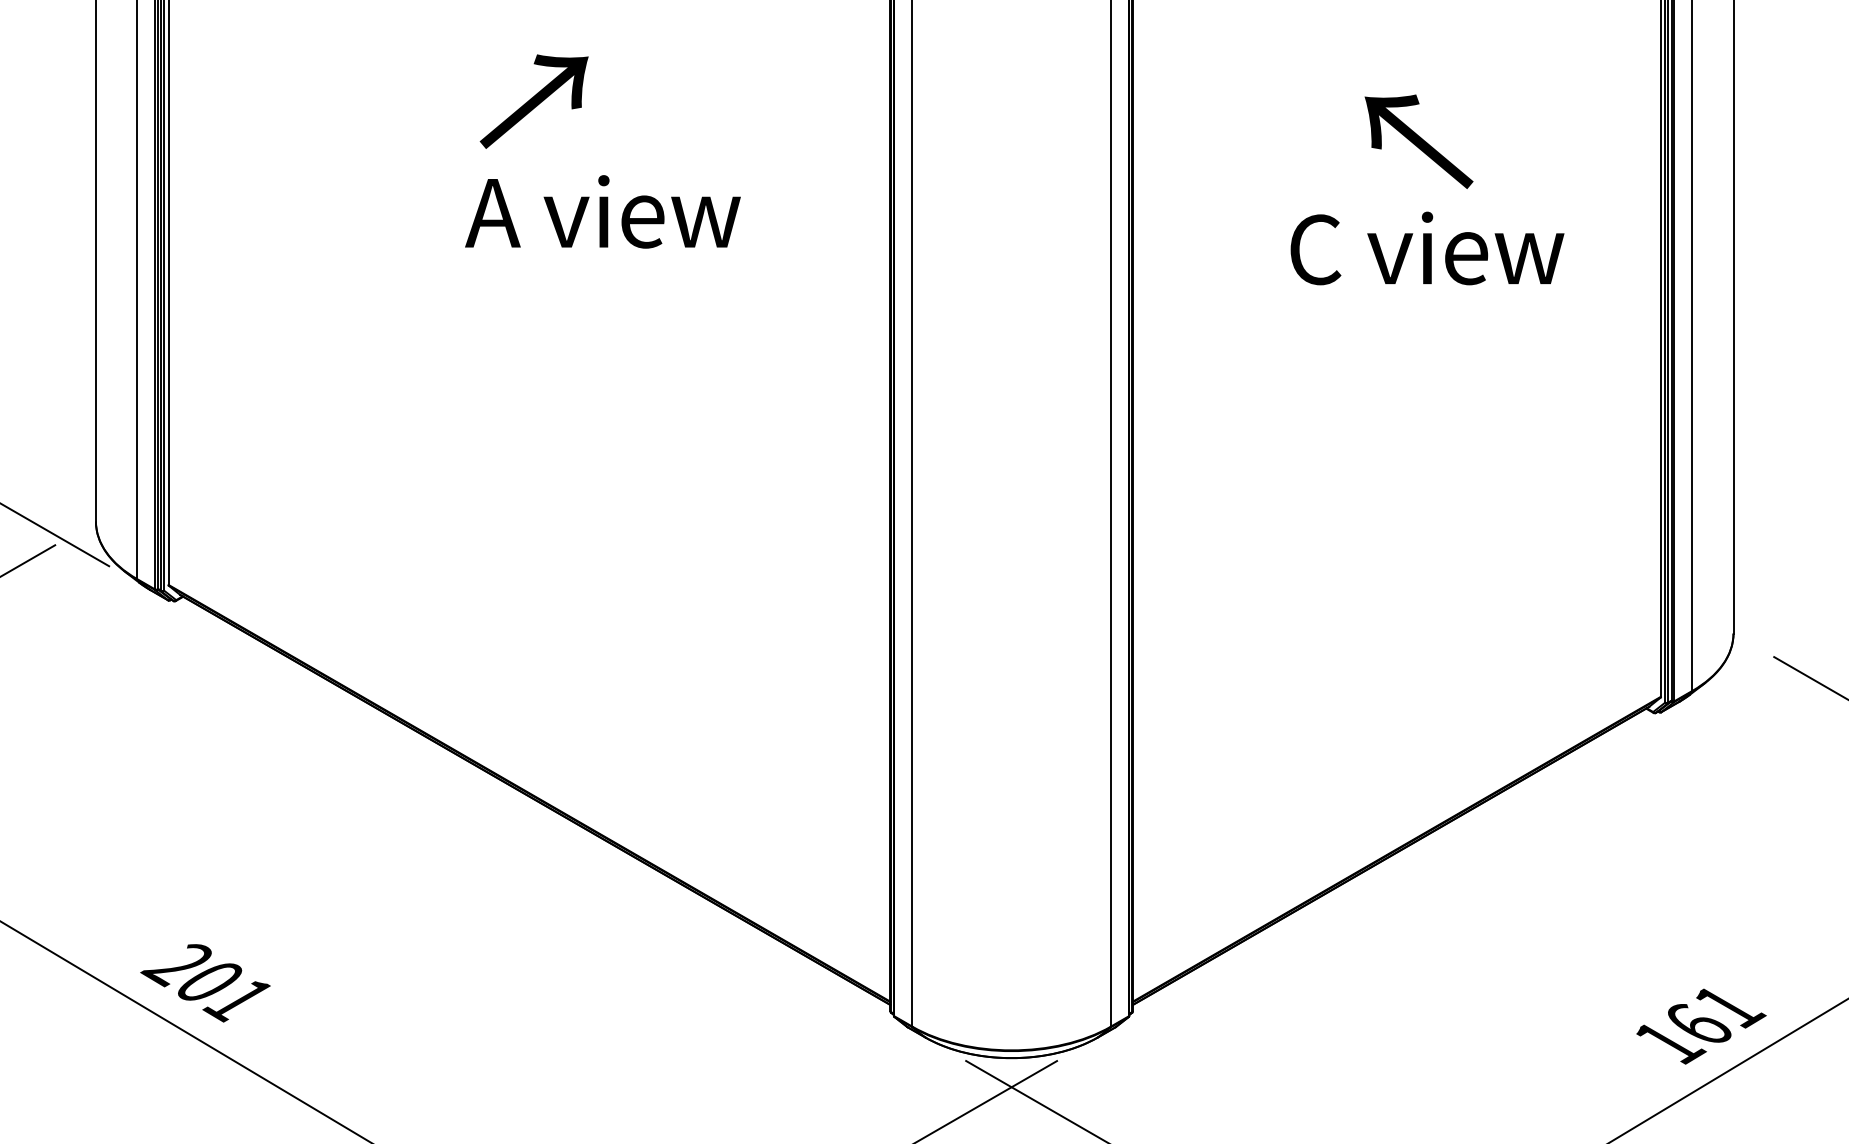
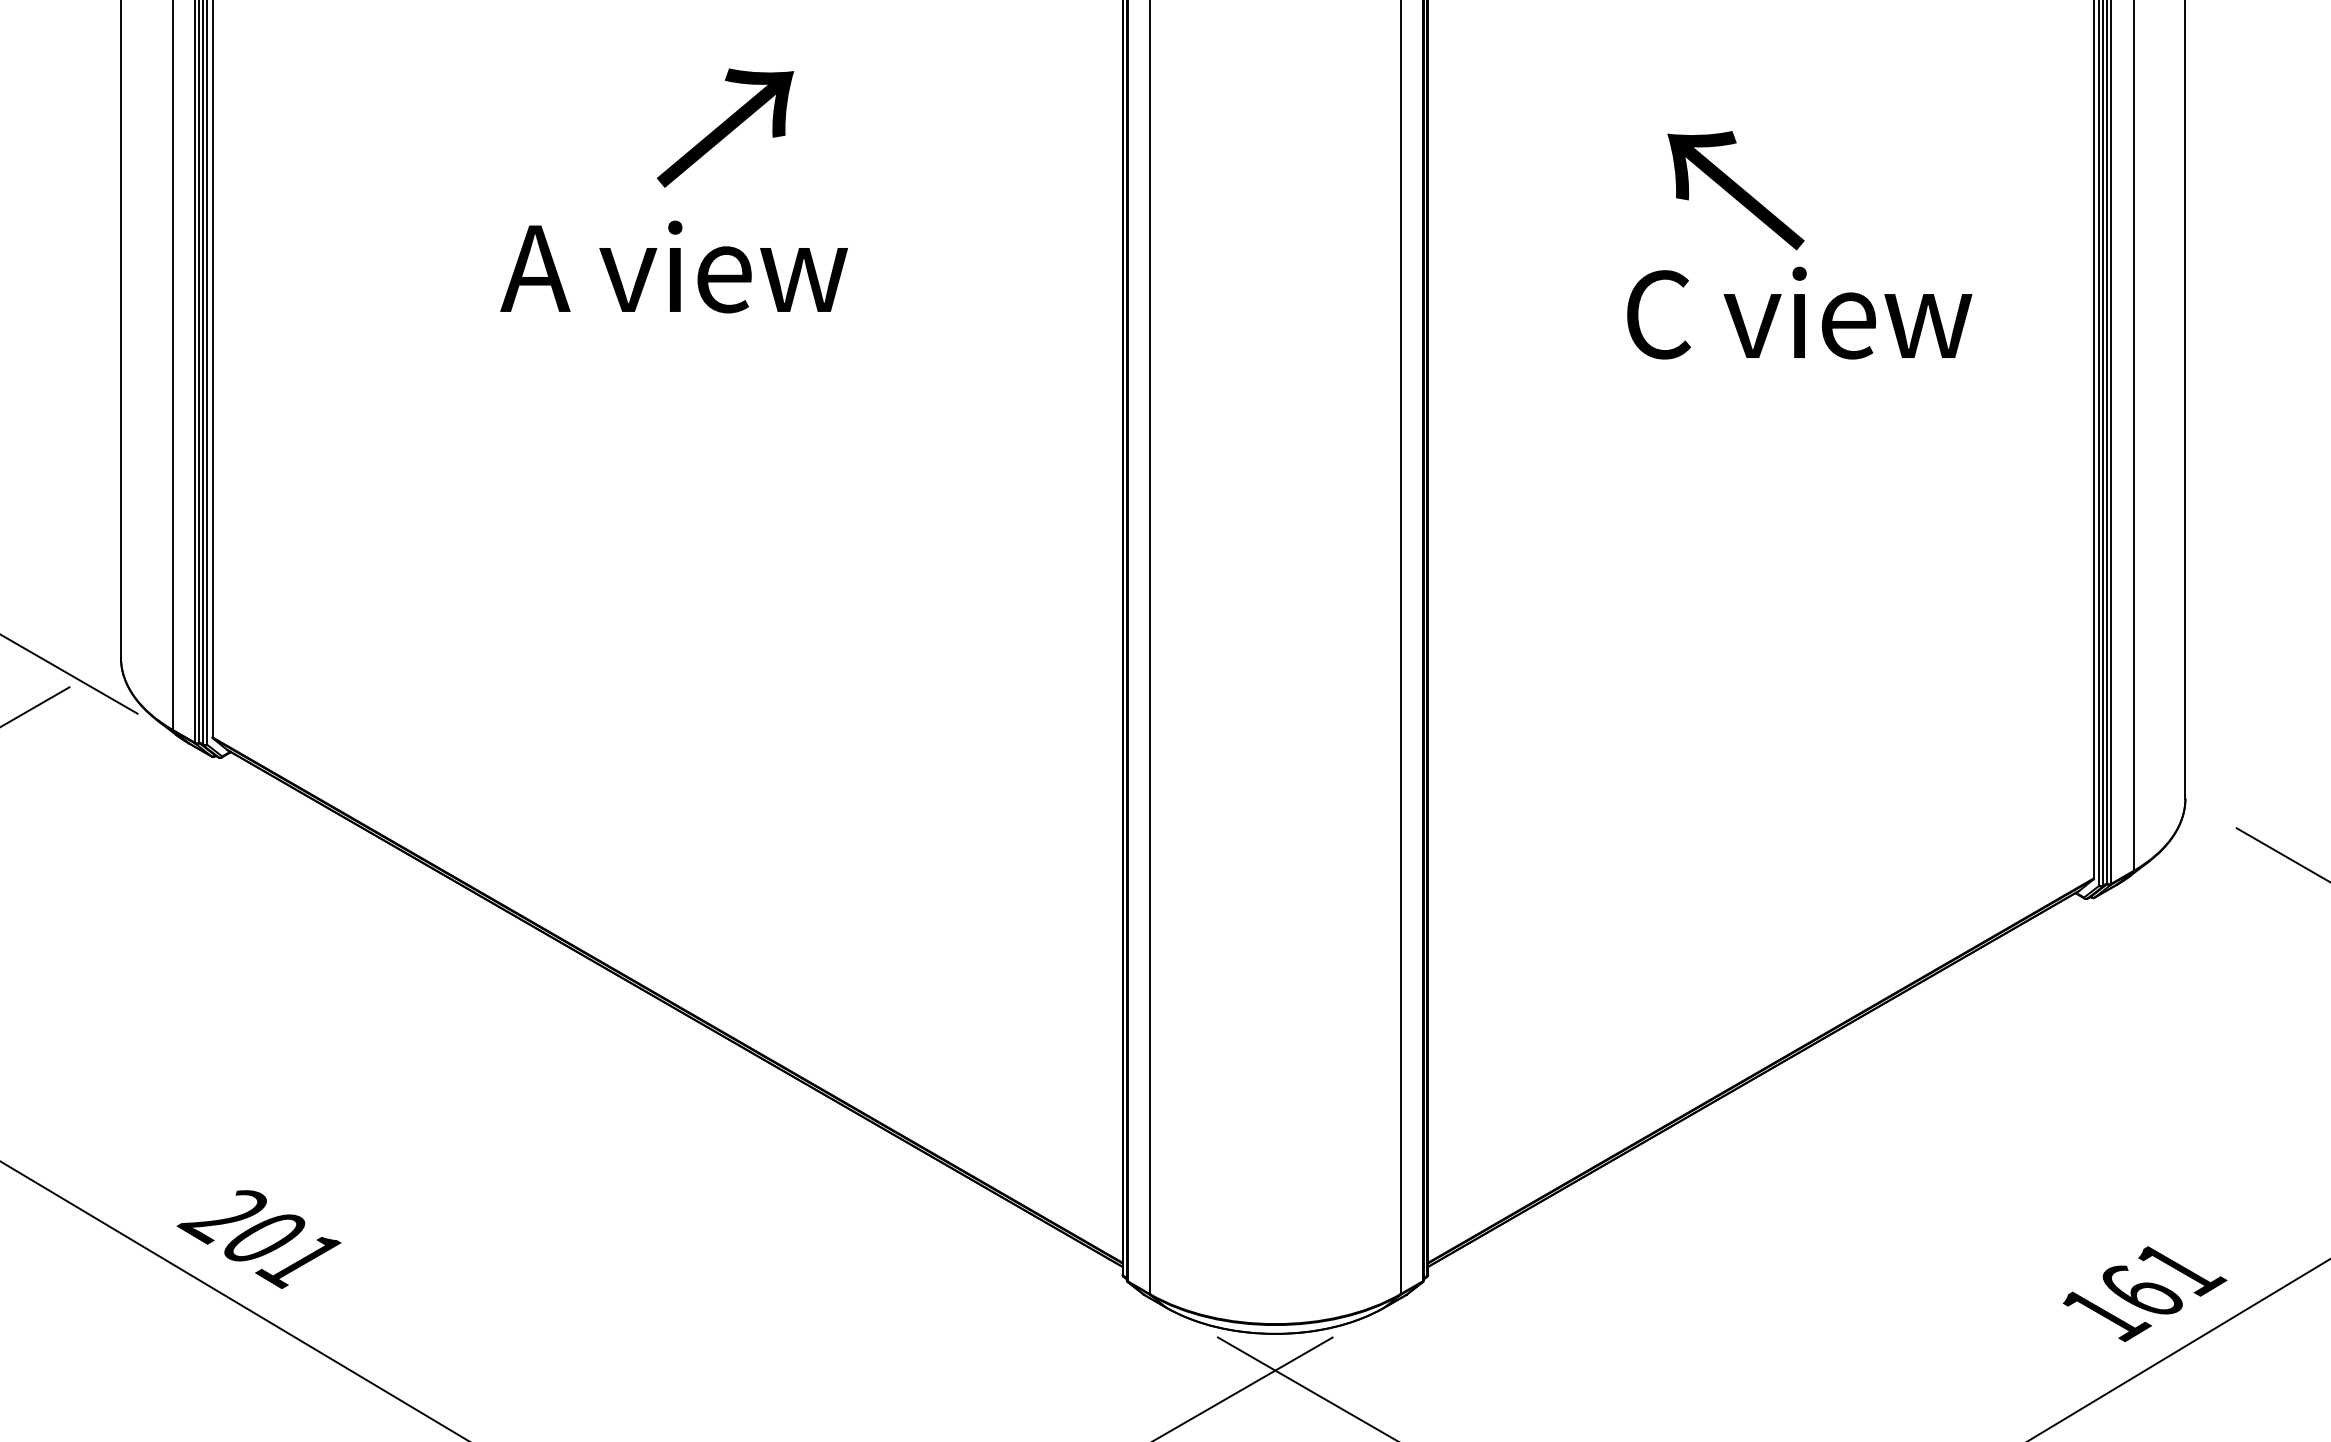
text: (534, 101) -> (725, 127), moved
text: (1418, 141) -> (1735, 190), moved
text: (602, 211) -> (673, 266), moved

